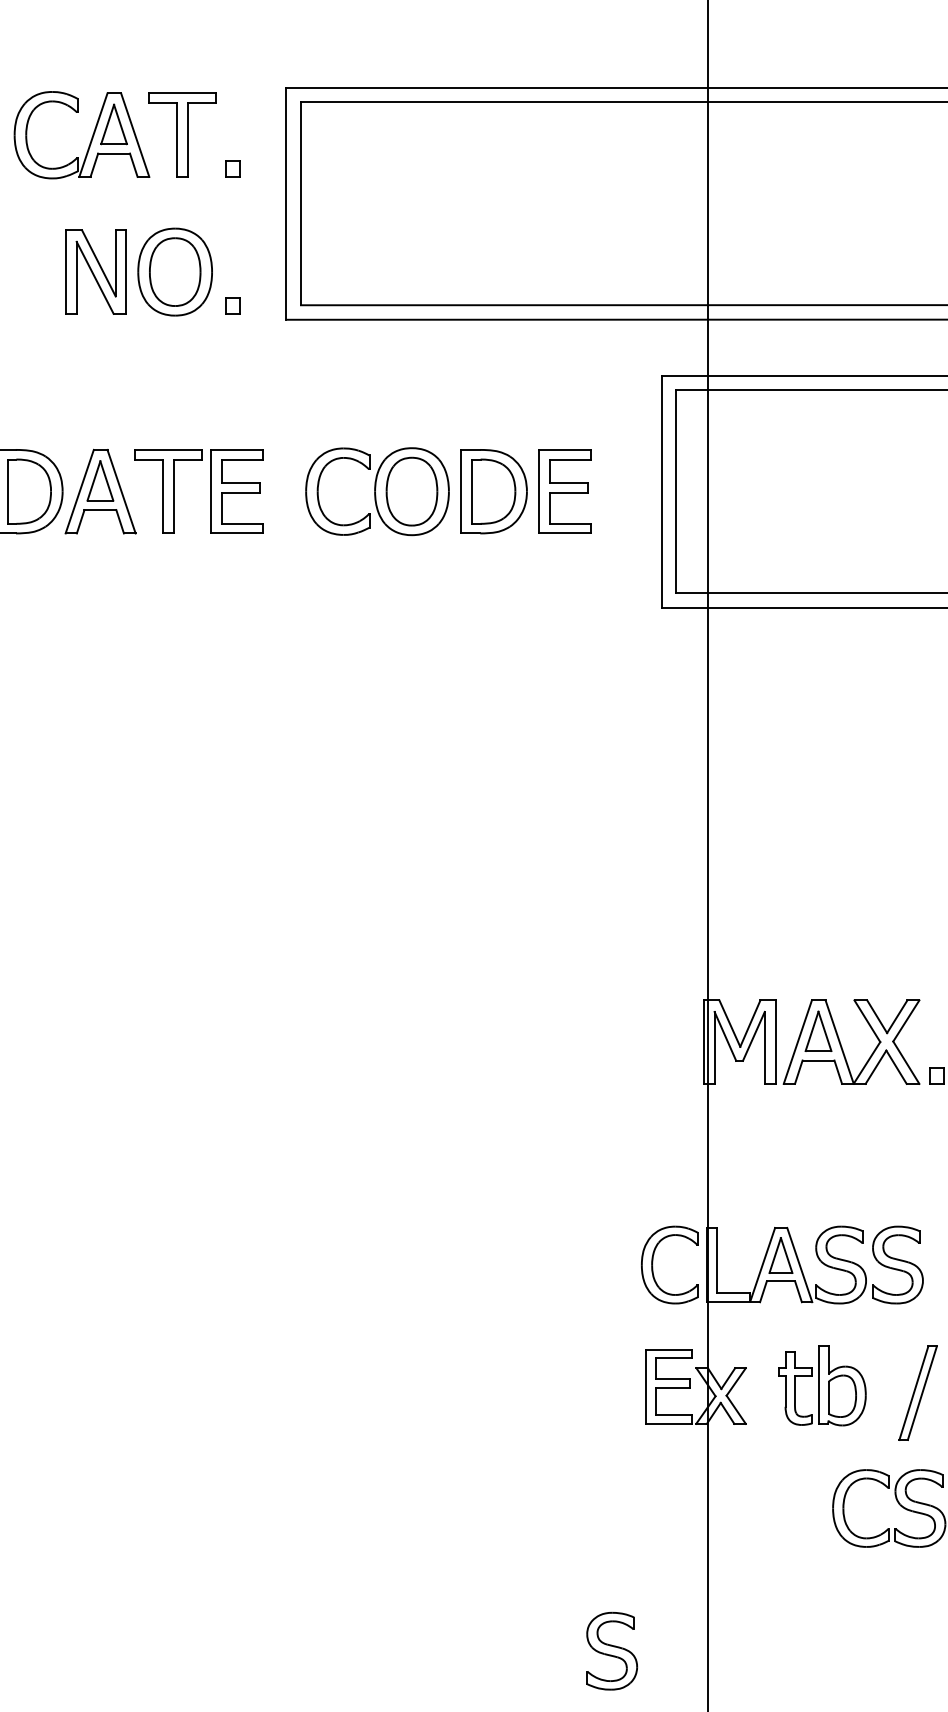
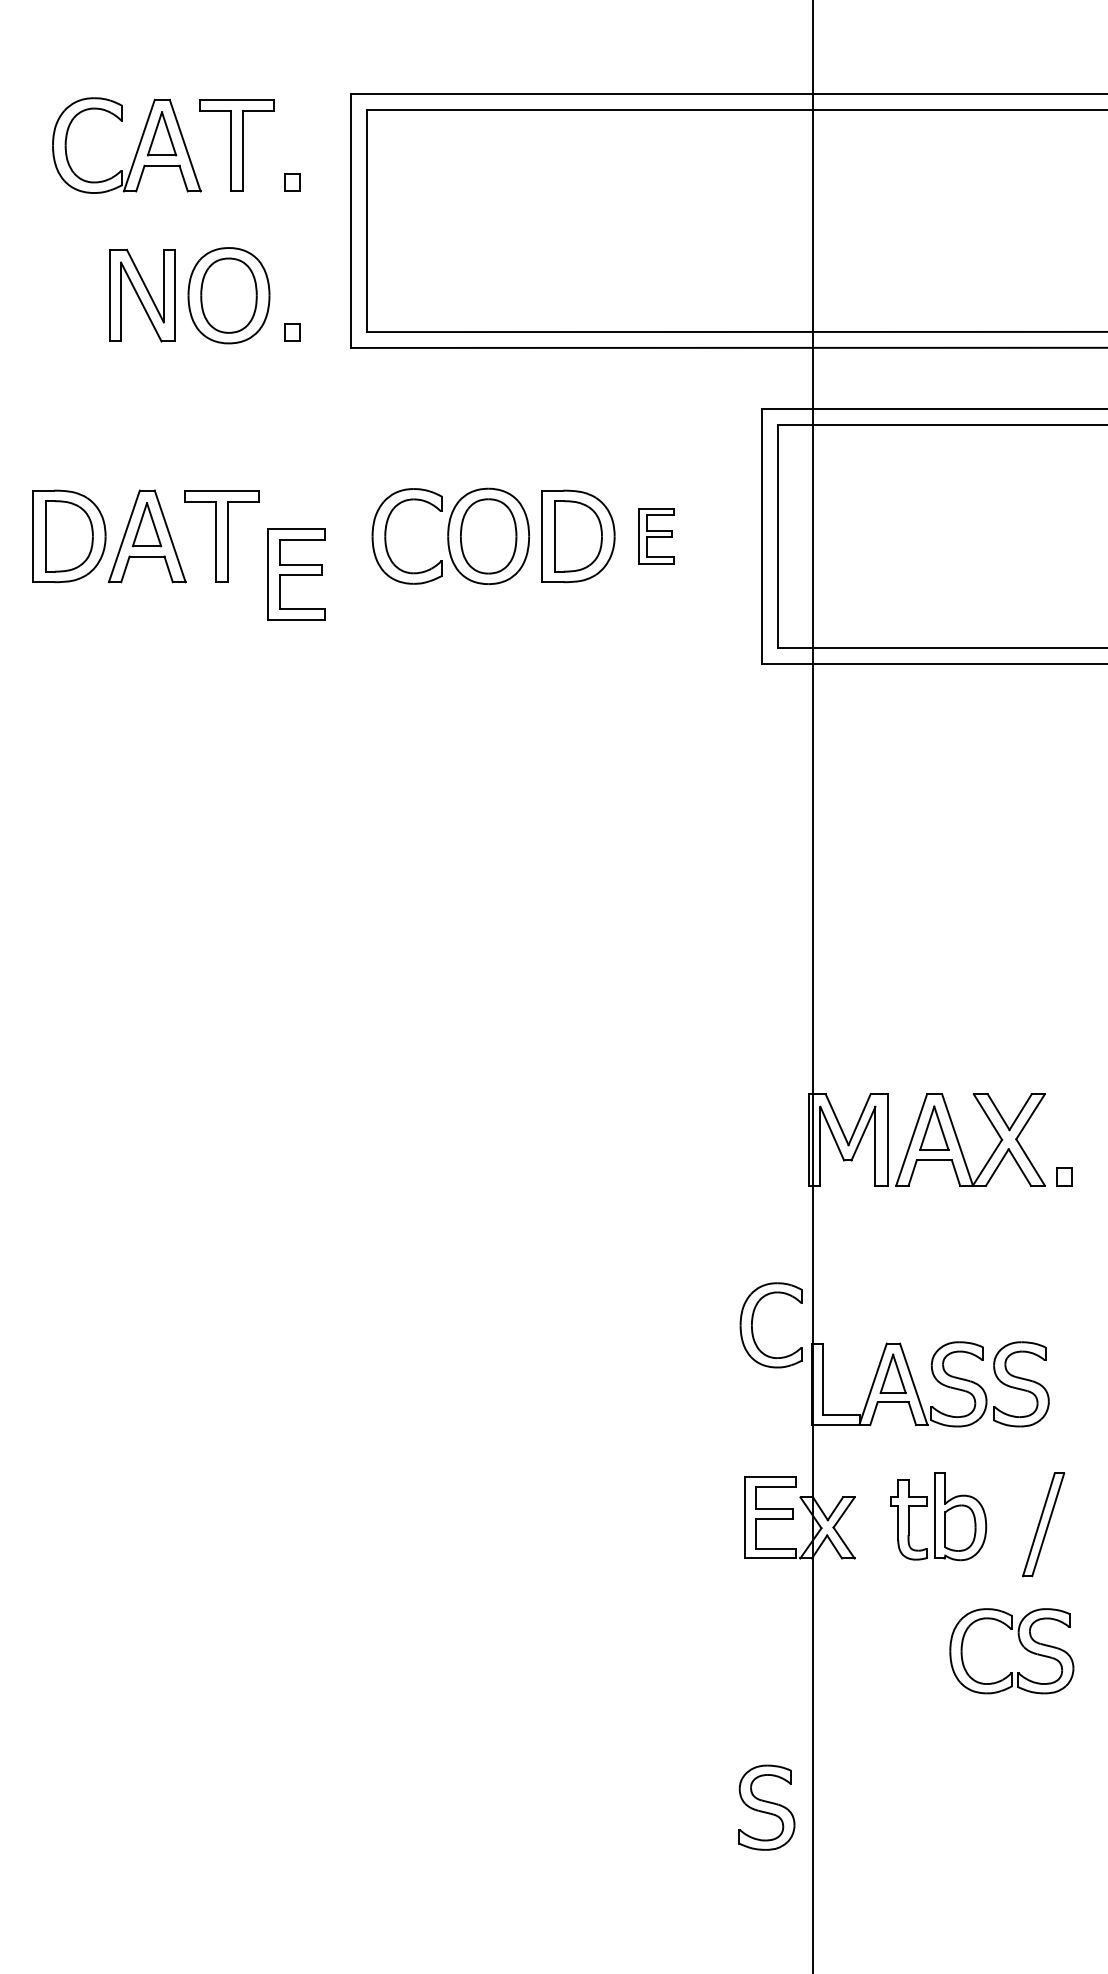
part: (236, 491) -> (296, 574), moved
part: (565, 491) -> (656, 536), size x0.6
part: (652, 1265) -> (752, 1325), moved
part: (611, 1651) -> (766, 1807), moved

